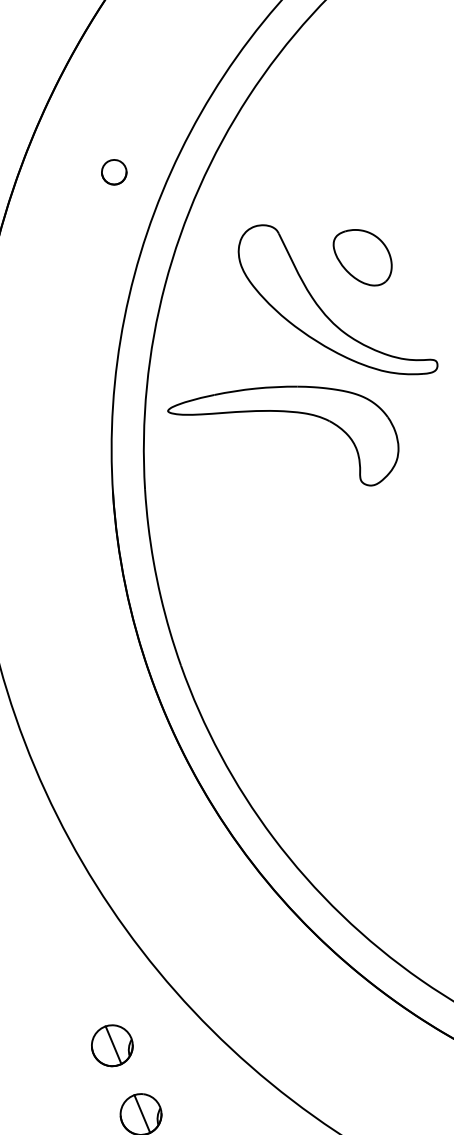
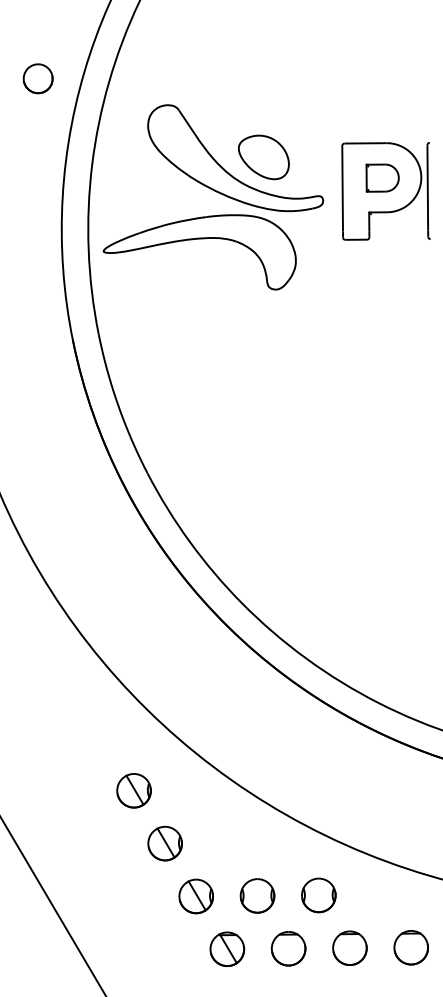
part: (113, 171) -> (37, 78), size x1.43
part: (362, 257) -> (263, 157), moved
part: (285, 412) -> (199, 239), moved

